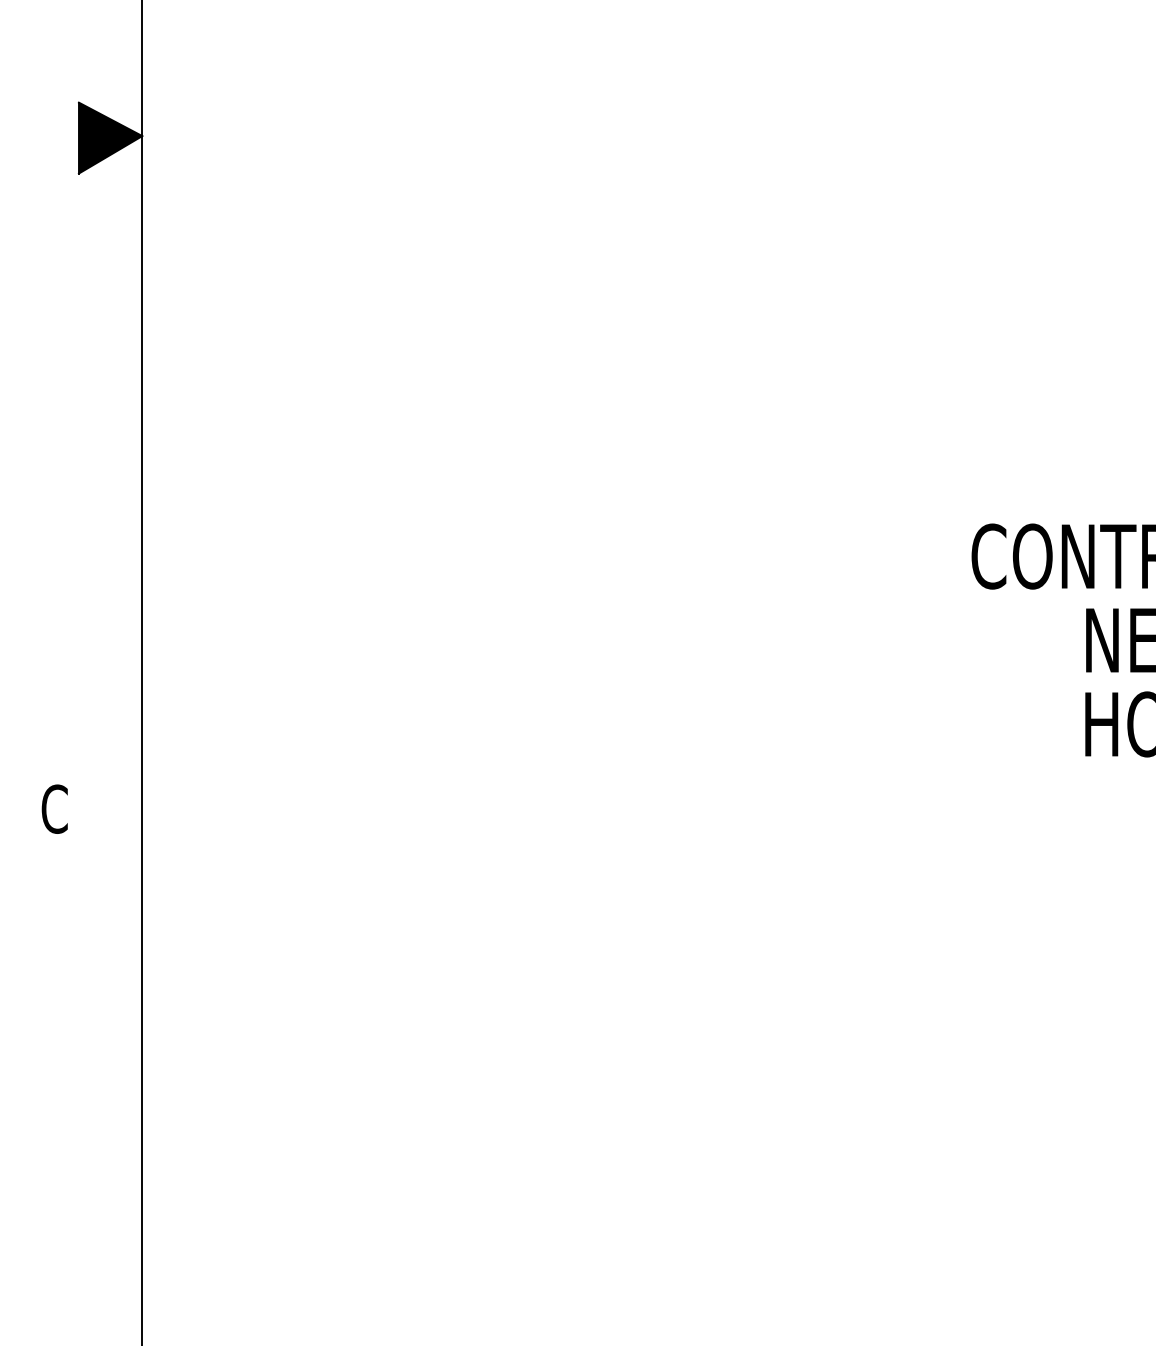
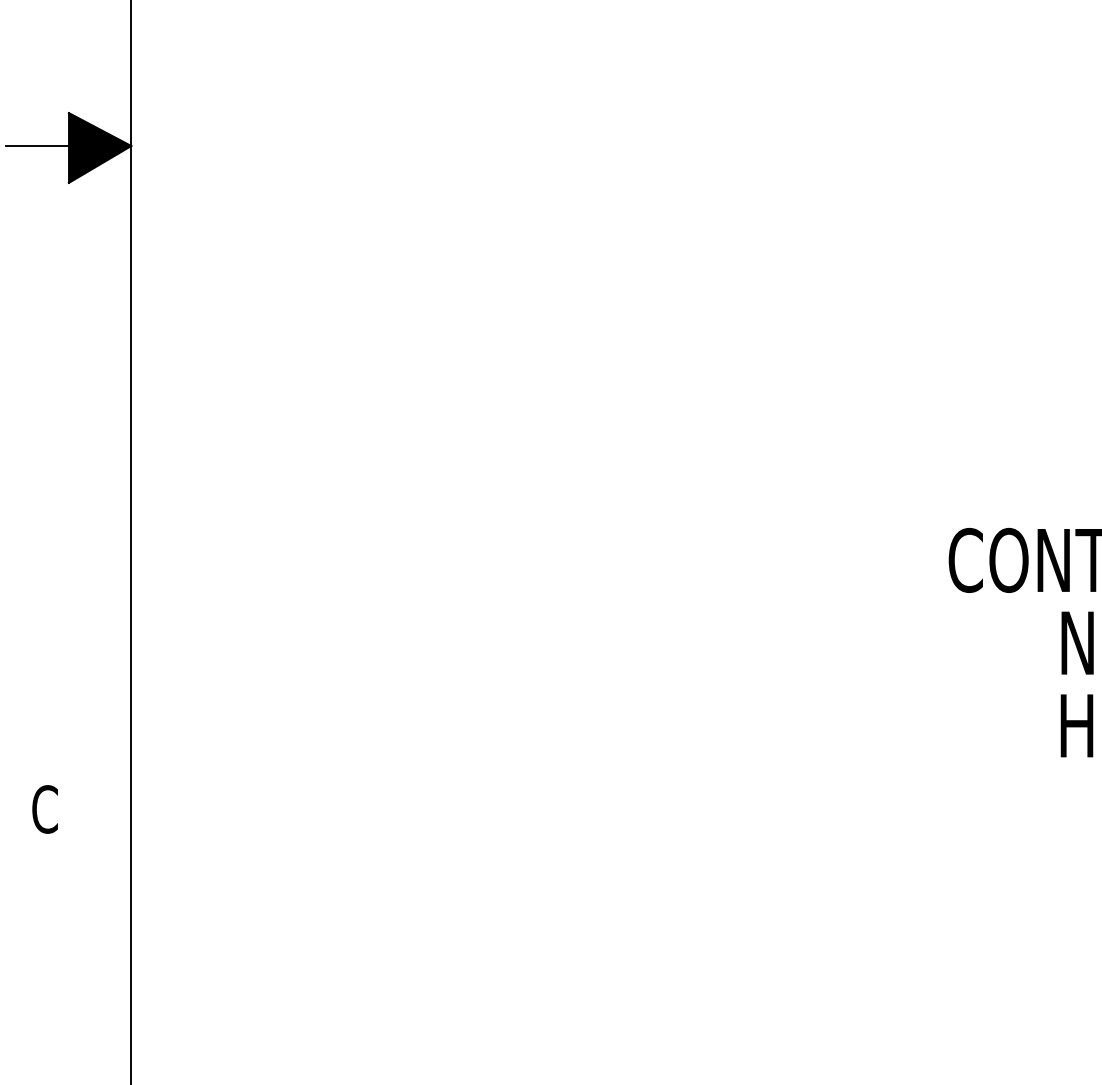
line: (46, 136) -> (36, 146), added

